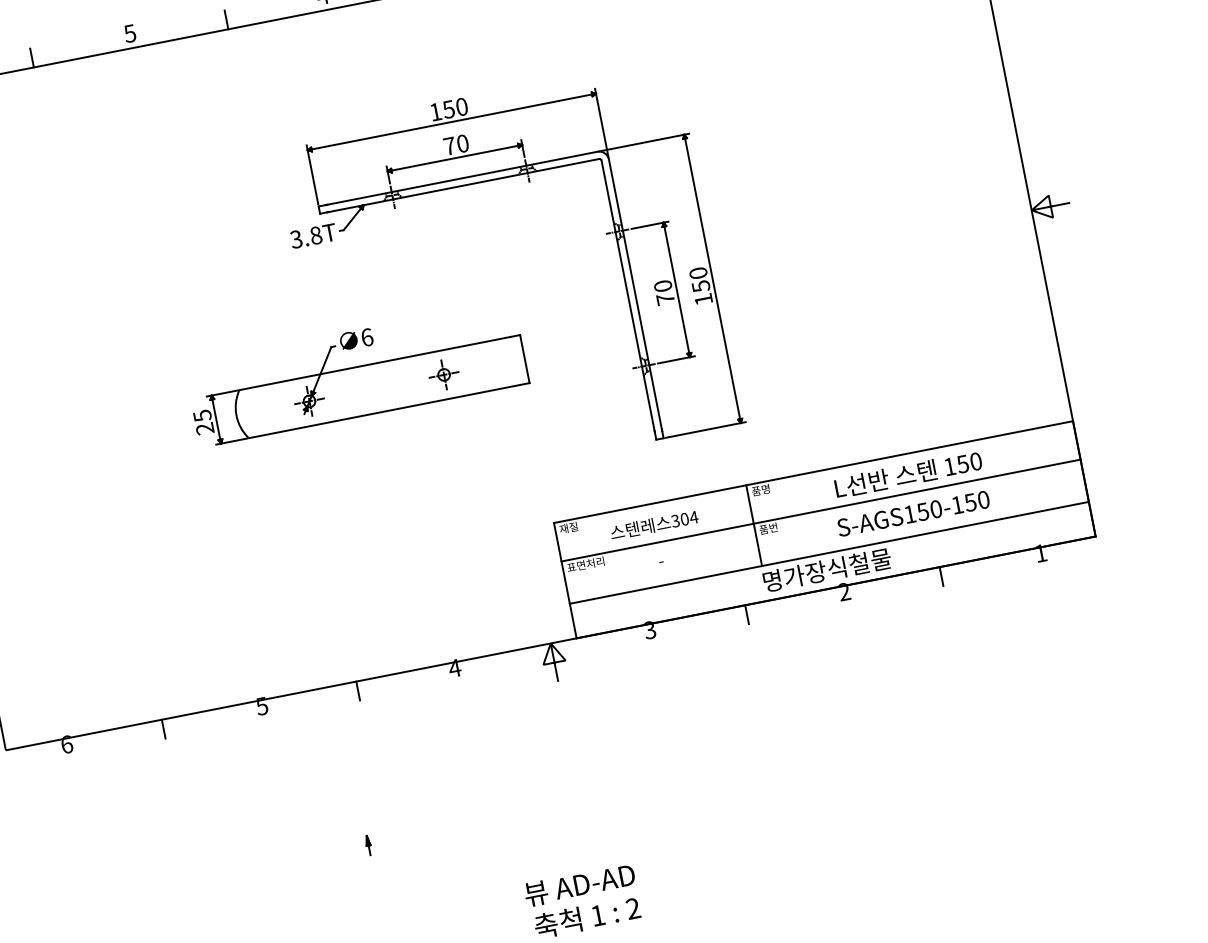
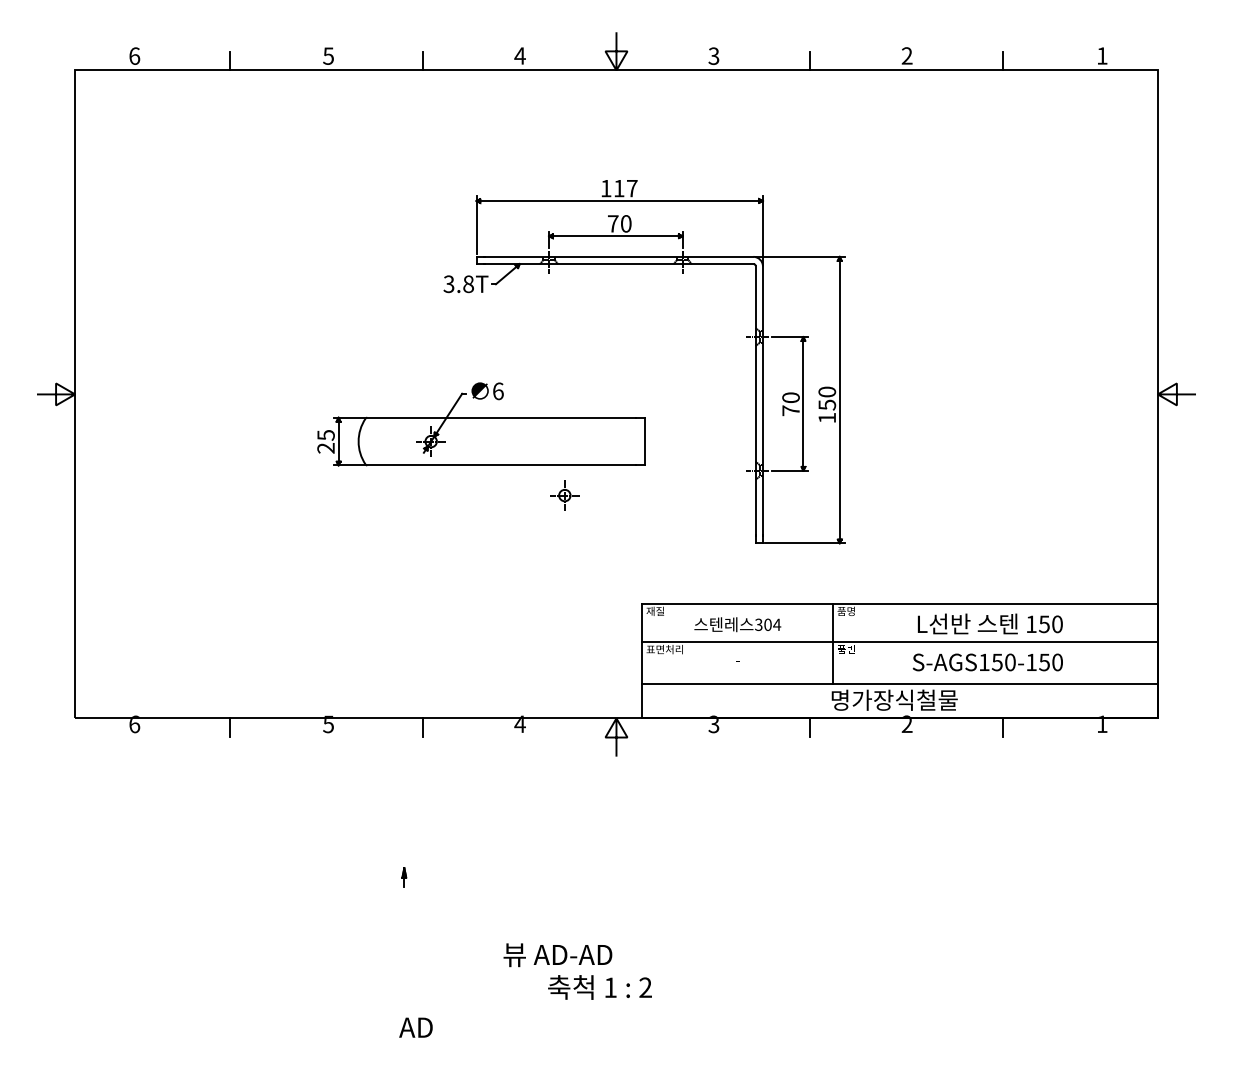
text: (455, 108) -> (625, 188), 150 -> 117
part: (443, 374) -> (564, 495), moved
text: (579, 885) -> (557, 955), moved

